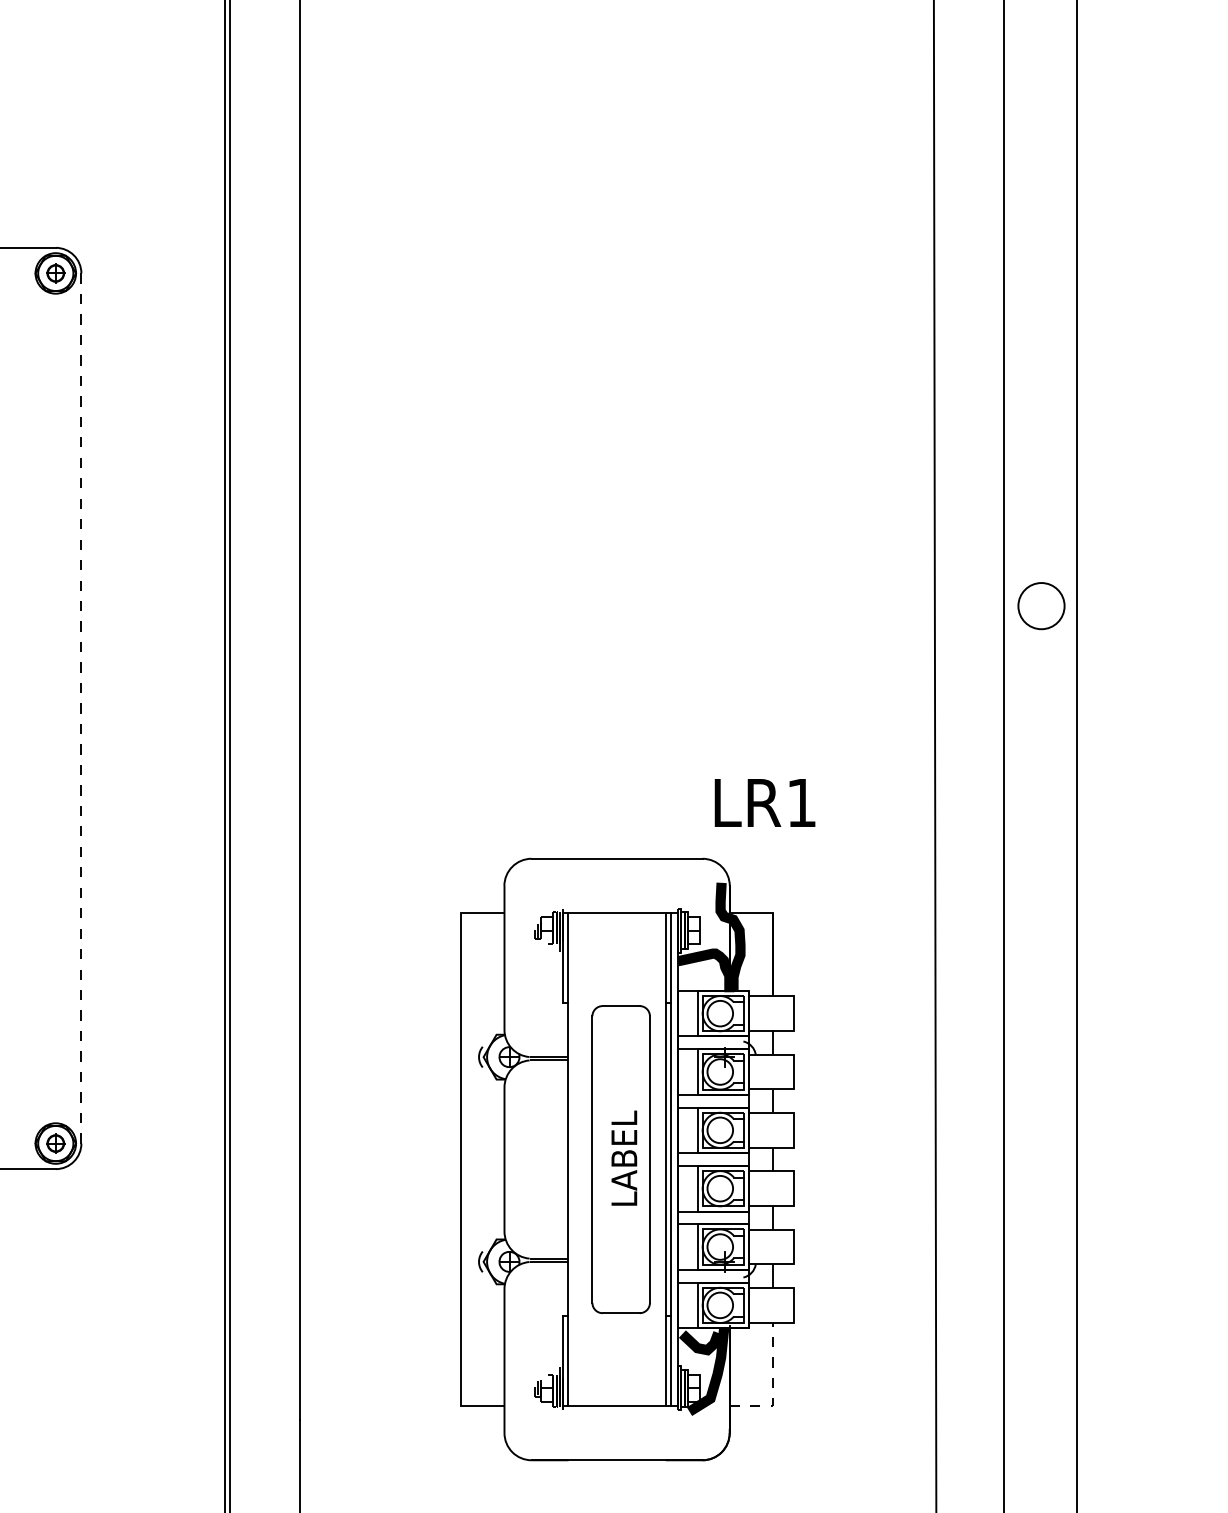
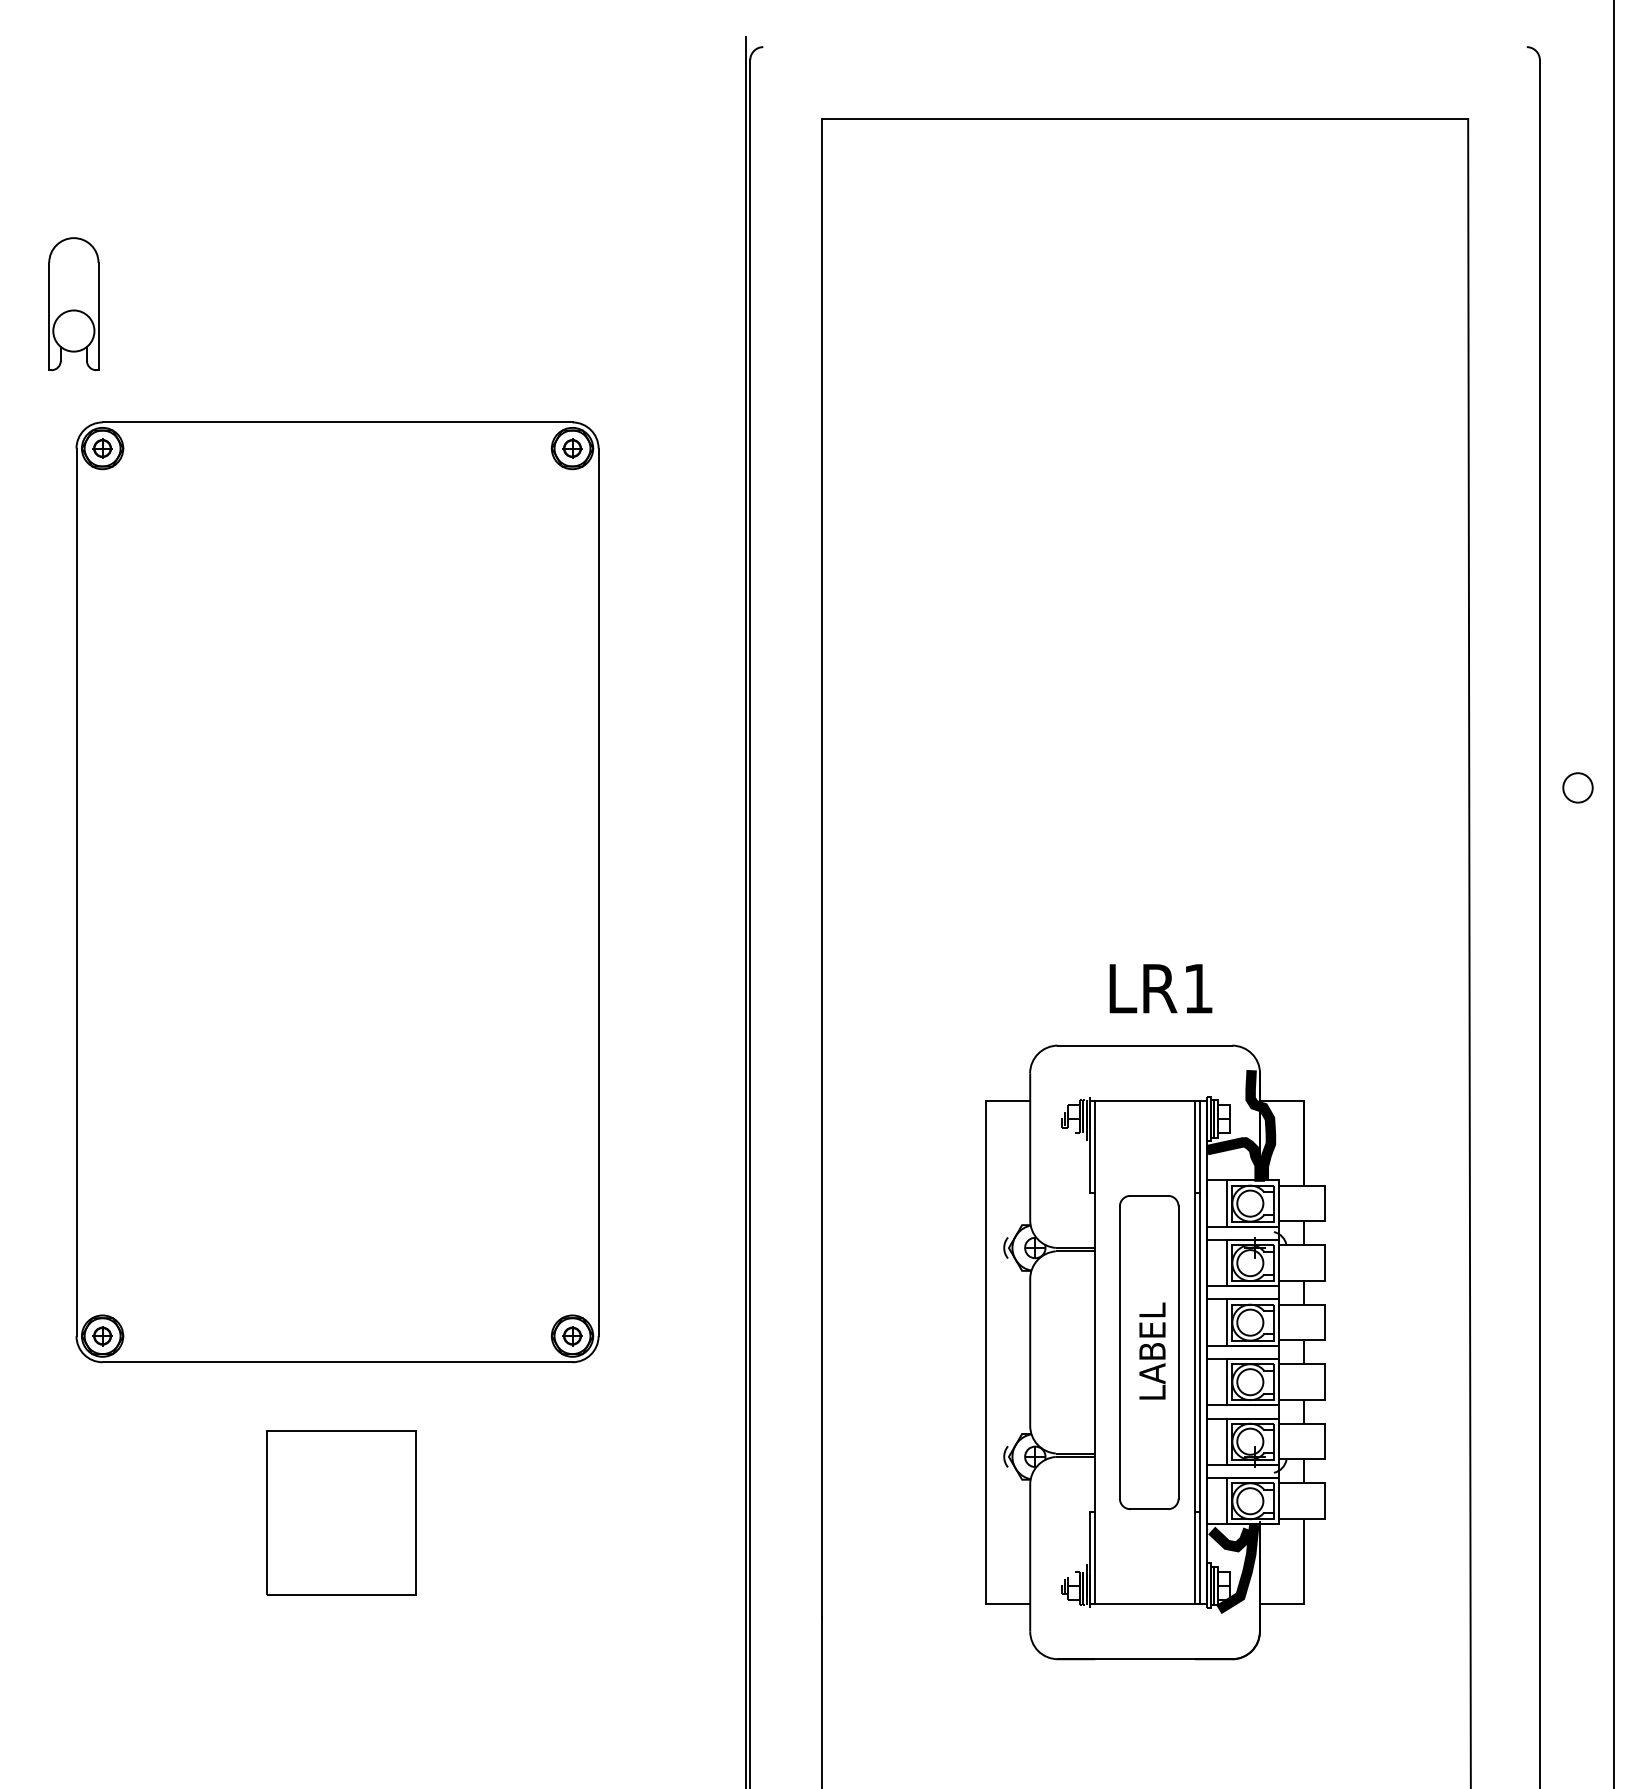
circle: (1040, 605) -> (1577, 787), size x0.62
line: (81, 708) -> (598, 892), dashed -> solid
text: (764, 802) -> (1160, 988), moved
line: (773, 1386) -> (1304, 1583), dashed -> solid

